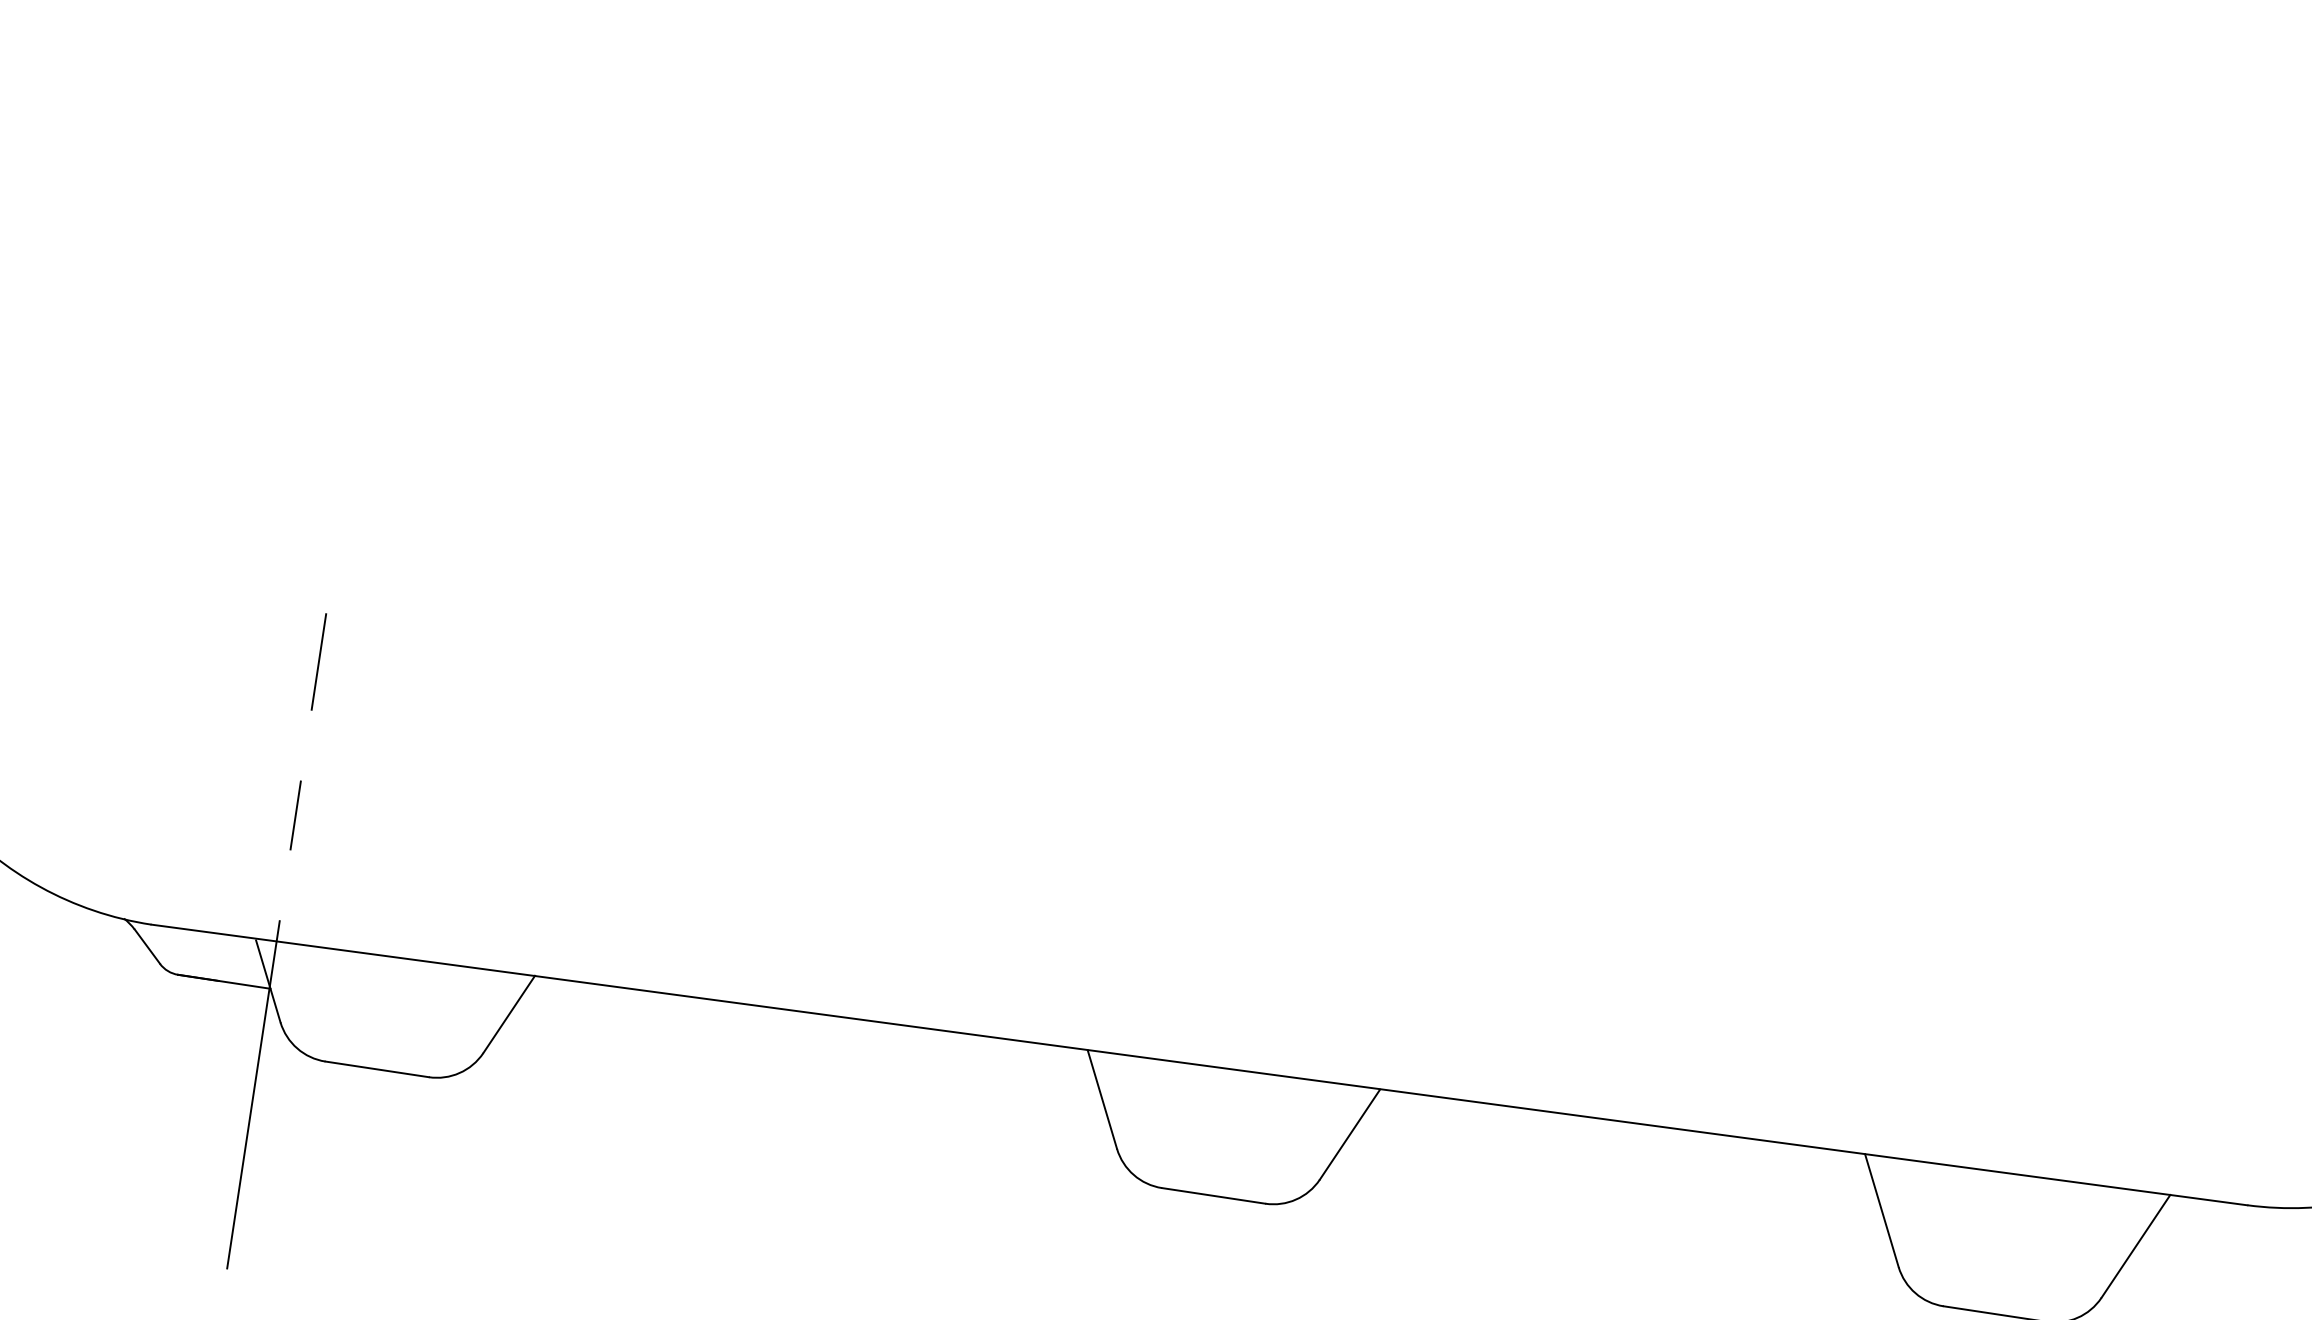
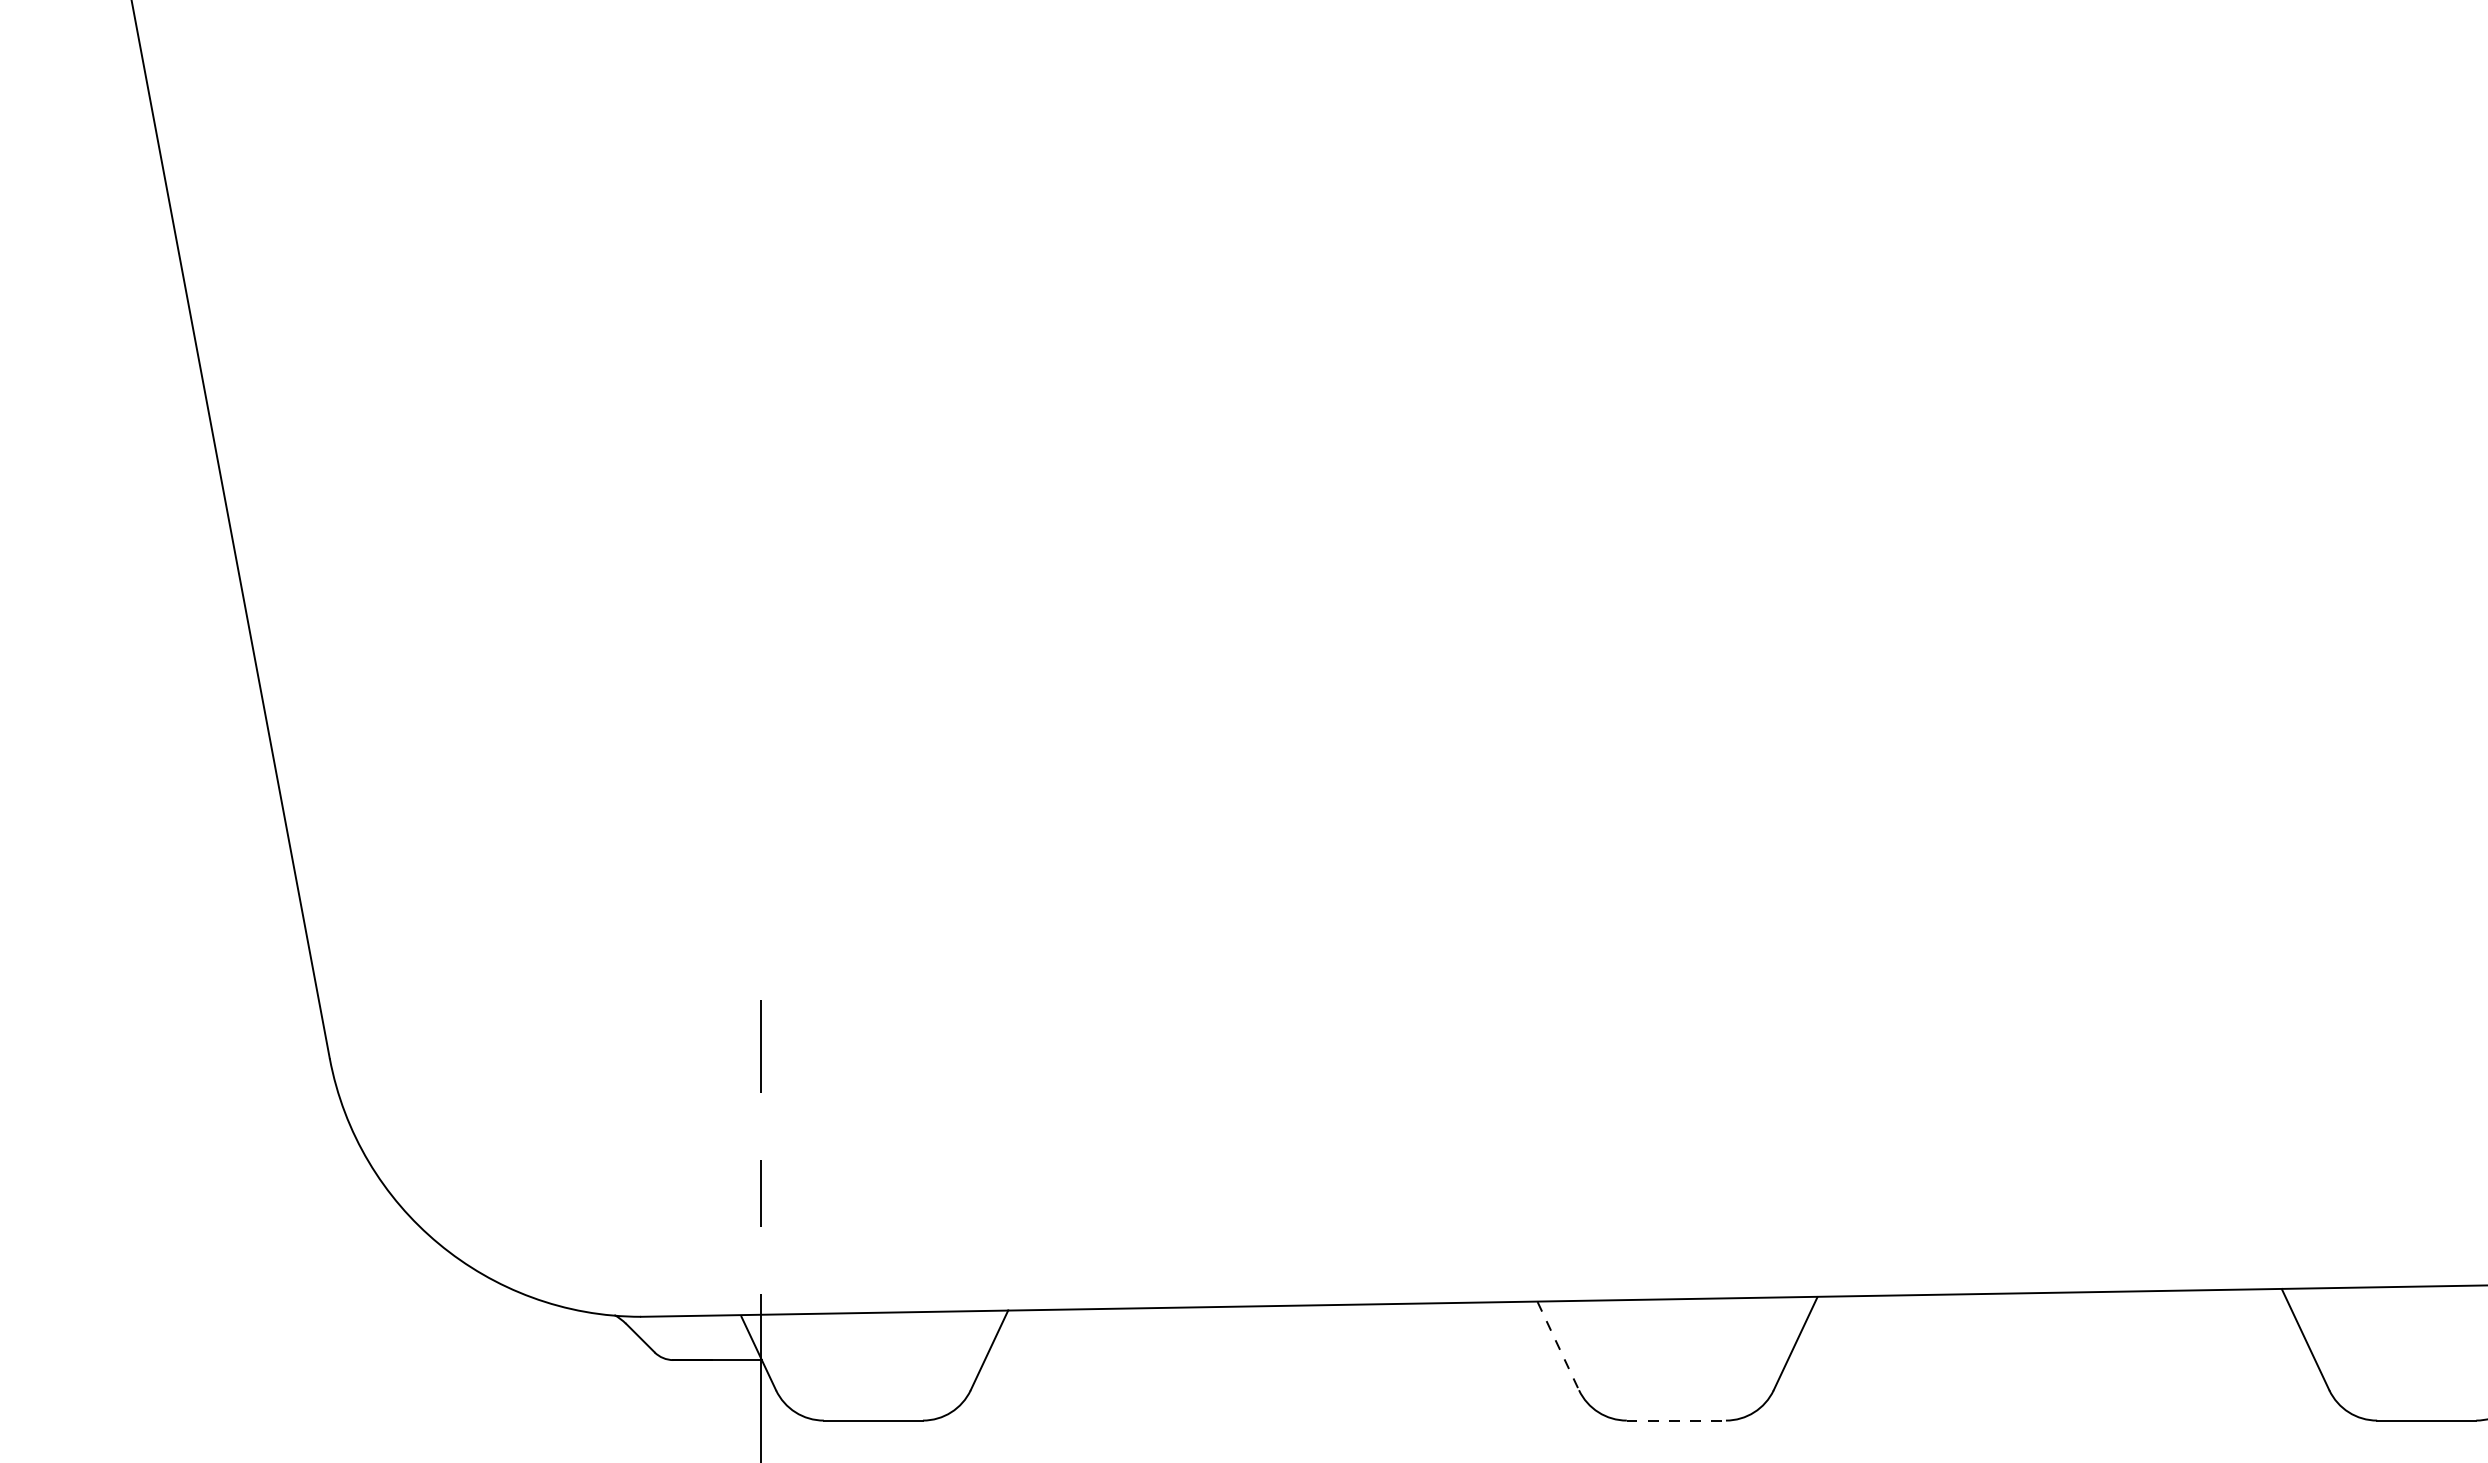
line: (1102, 1100) -> (1558, 1346), solid -> dashed
line: (1213, 1195) -> (1676, 1420), solid -> dashed

